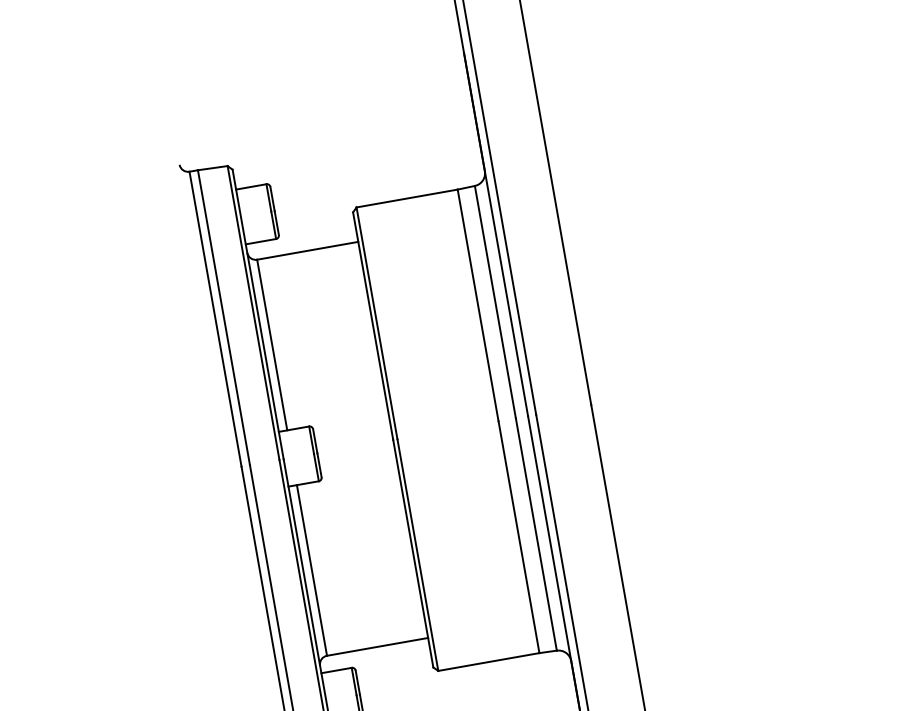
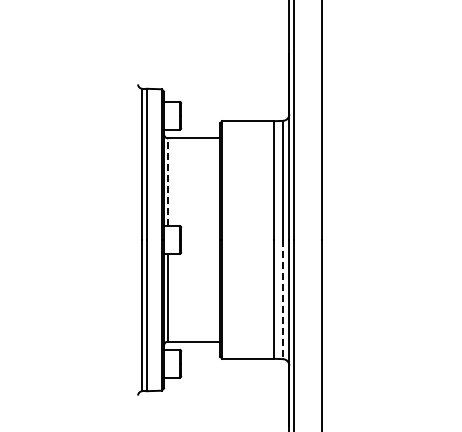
line: (272, 345) -> (168, 182), solid -> dashed
line: (537, 534) -> (283, 299), solid -> dashed

